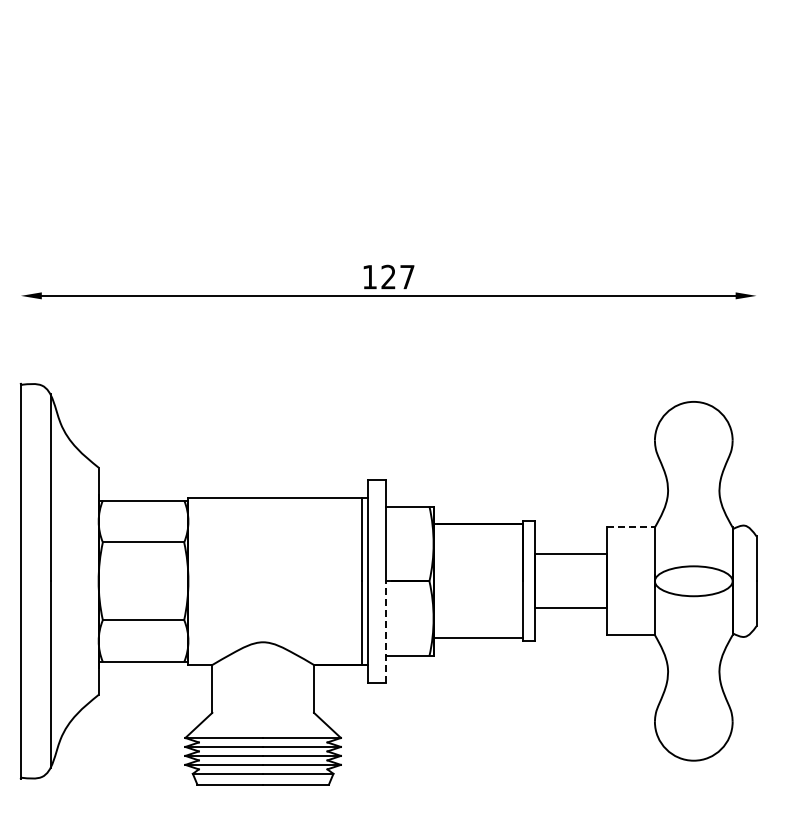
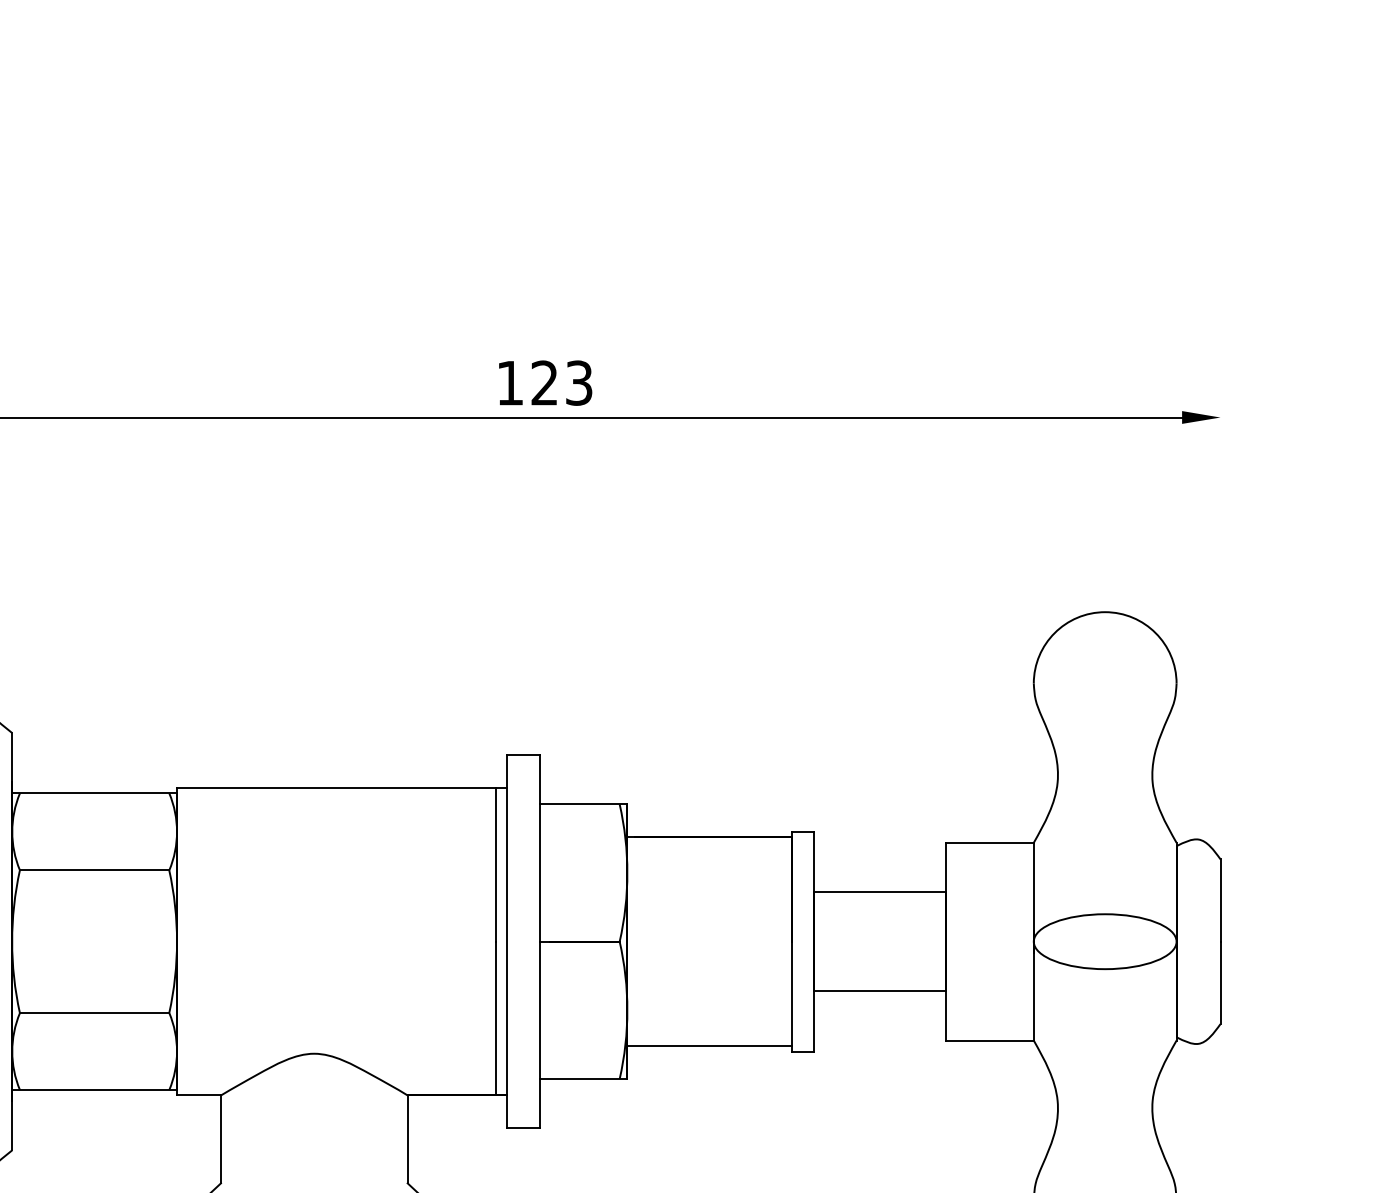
text: (407, 276) -> (579, 381), 127 -> 123
line: (630, 527) -> (988, 842), dashed -> solid
line: (385, 632) -> (538, 1035), dashed -> solid

